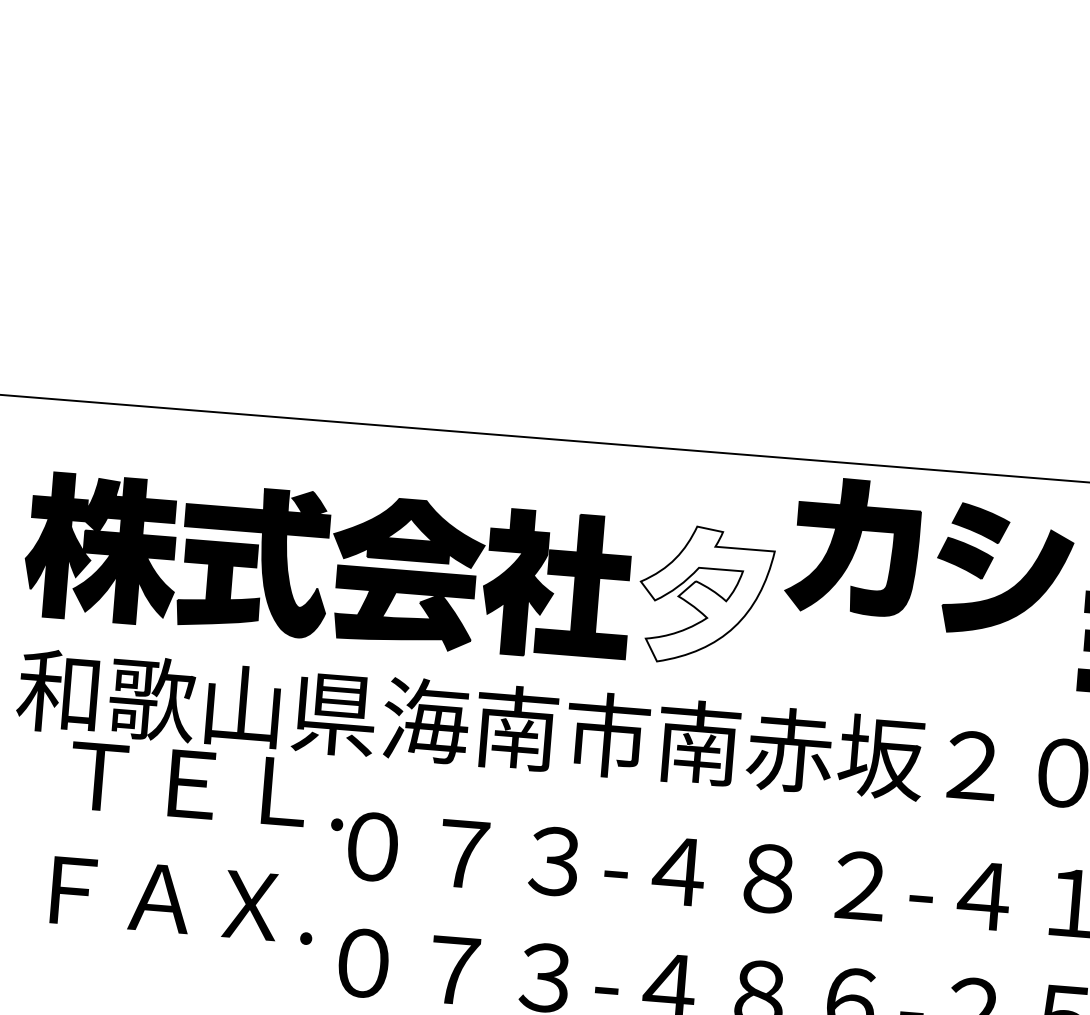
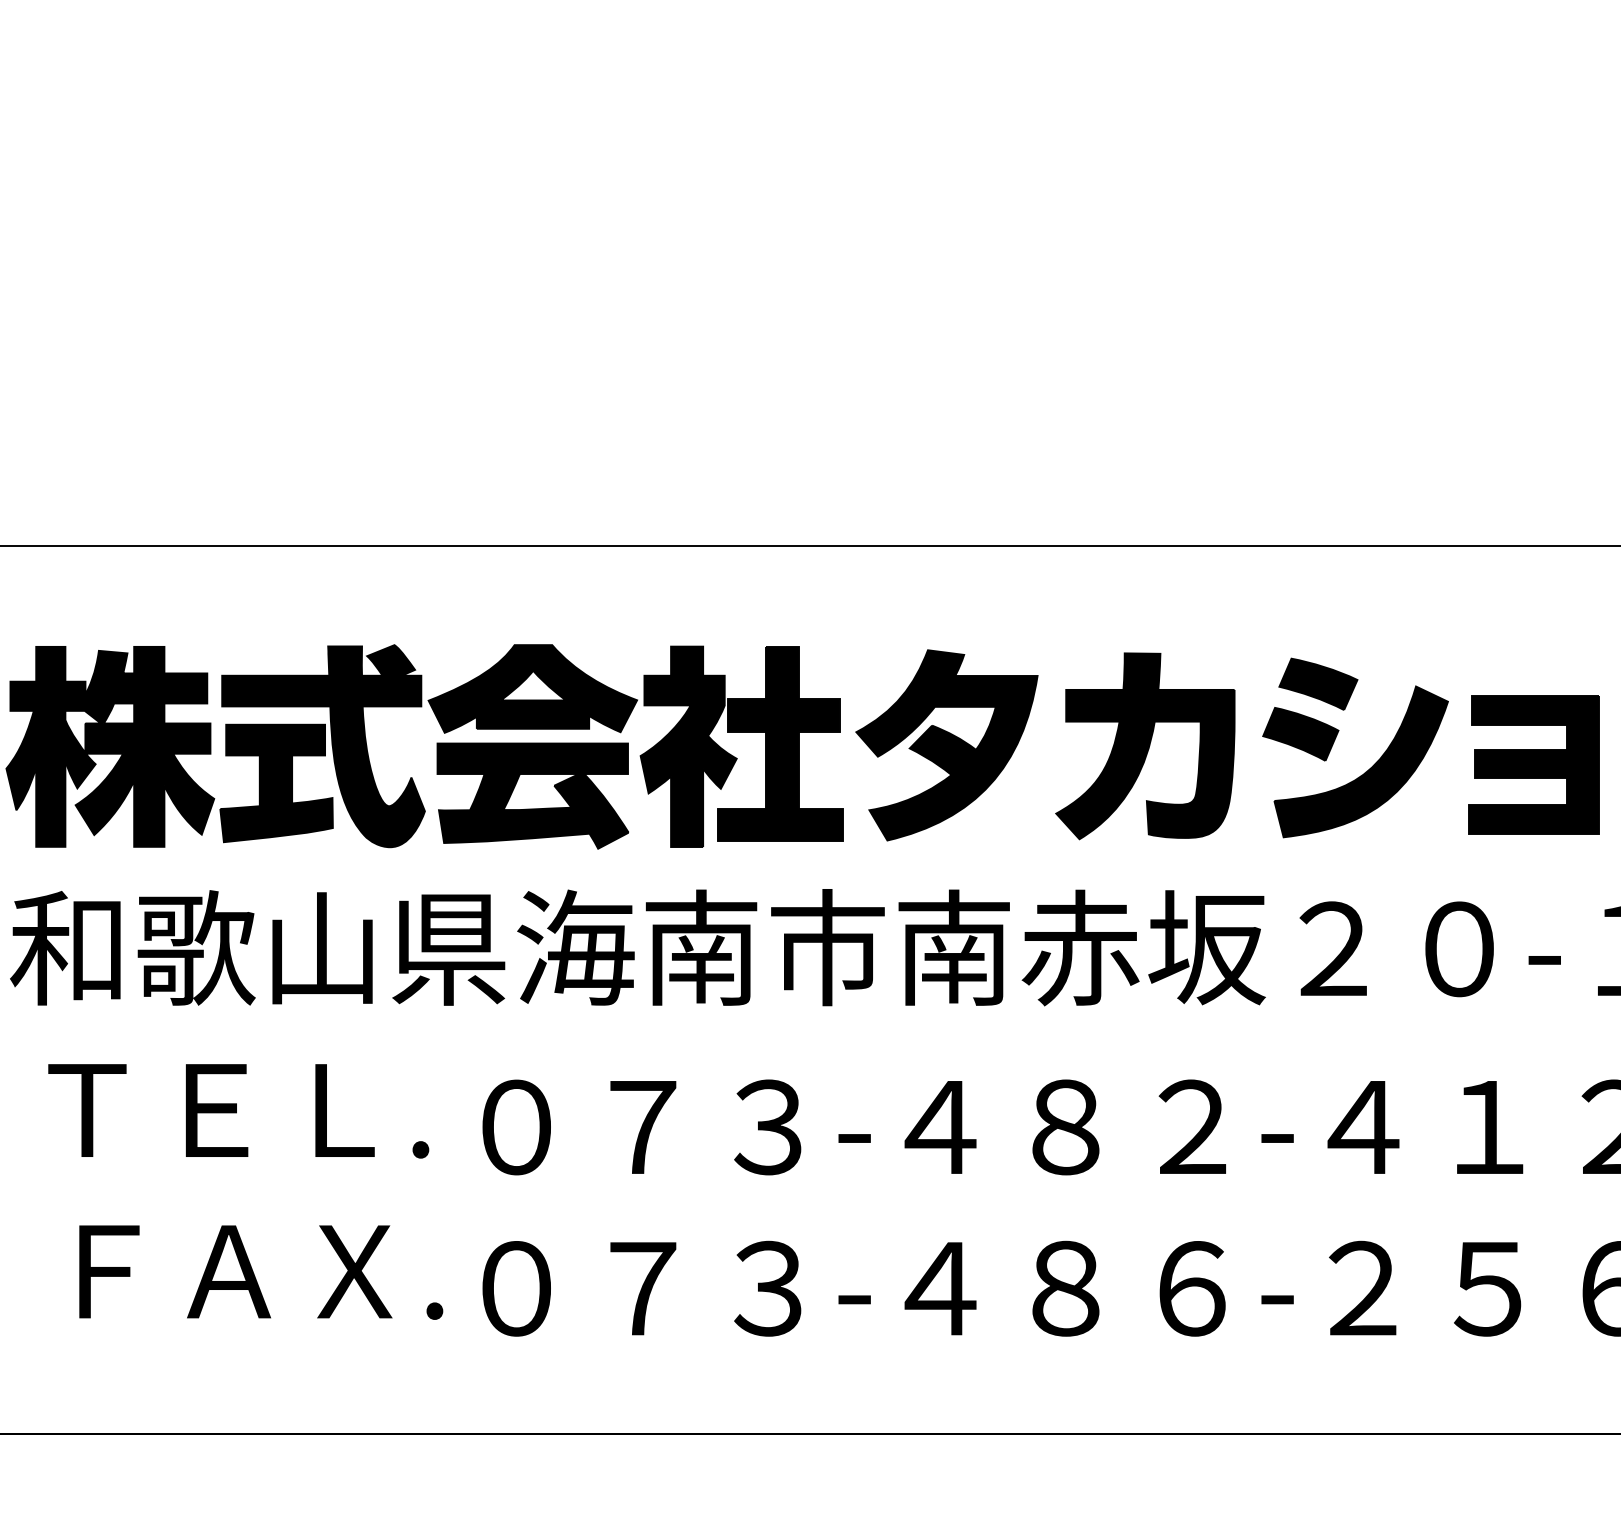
part: (853, 547) -> (1145, 746), moved
part: (990, 564) -> (1335, 740), moved
fill: (705, 596) -> (946, 745), added
text: (207, 786) -> (238, 1111), moved
text: (183, 900) -> (261, 1272), moved

